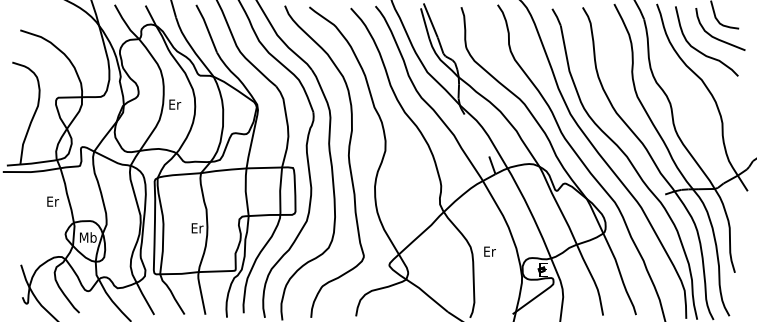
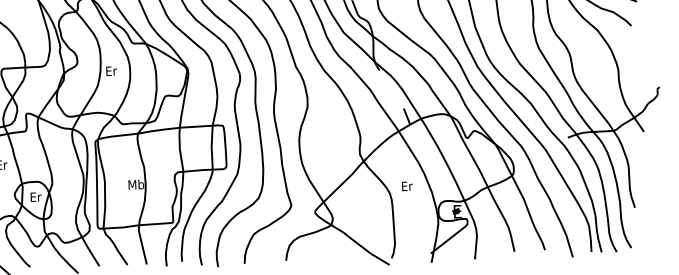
text: (196, 227) -> (135, 184), Er -> Mb
text: (88, 237) -> (36, 197), Mb -> Er
text: (489, 251) -> (406, 186), moved

